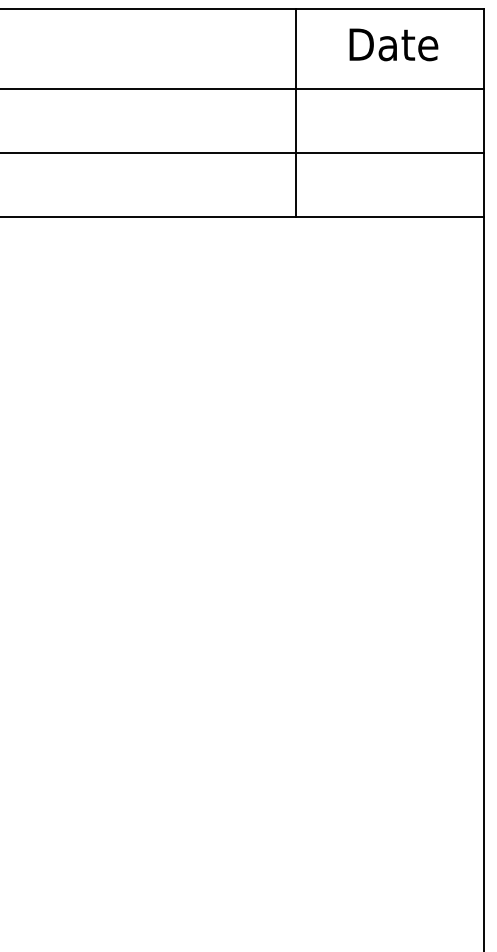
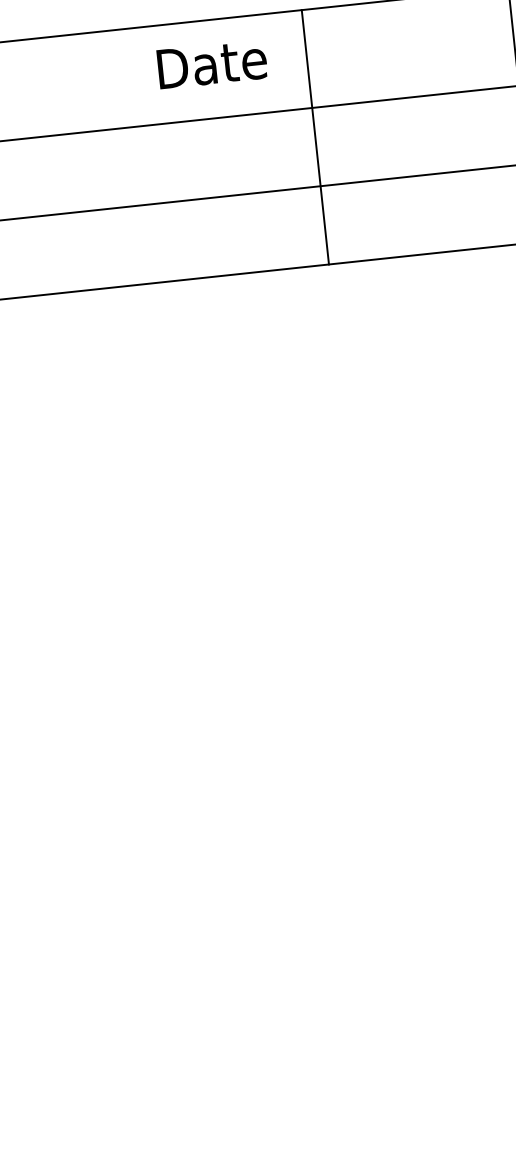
text: (393, 44) -> (211, 63), moved
line: (296, 112) -> (315, 136), moved

